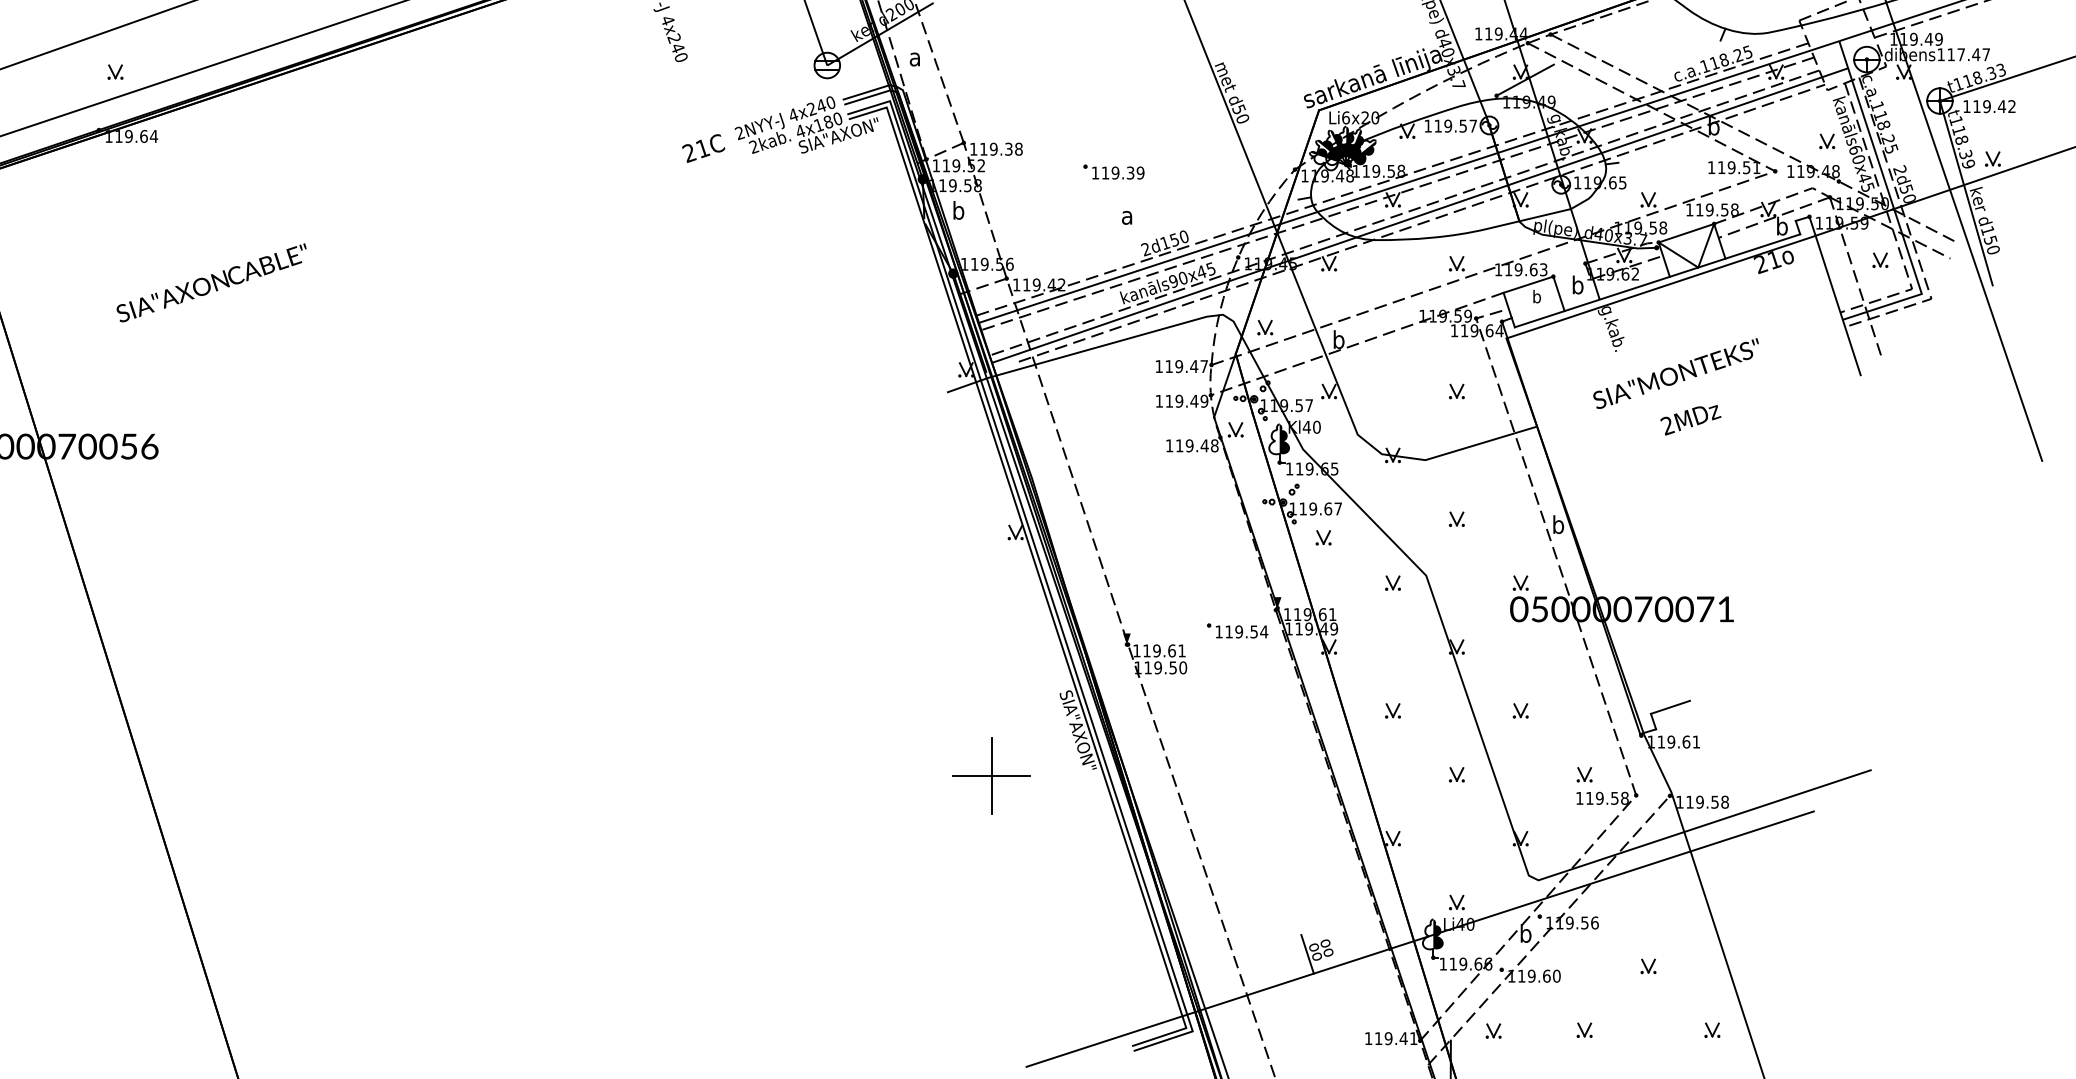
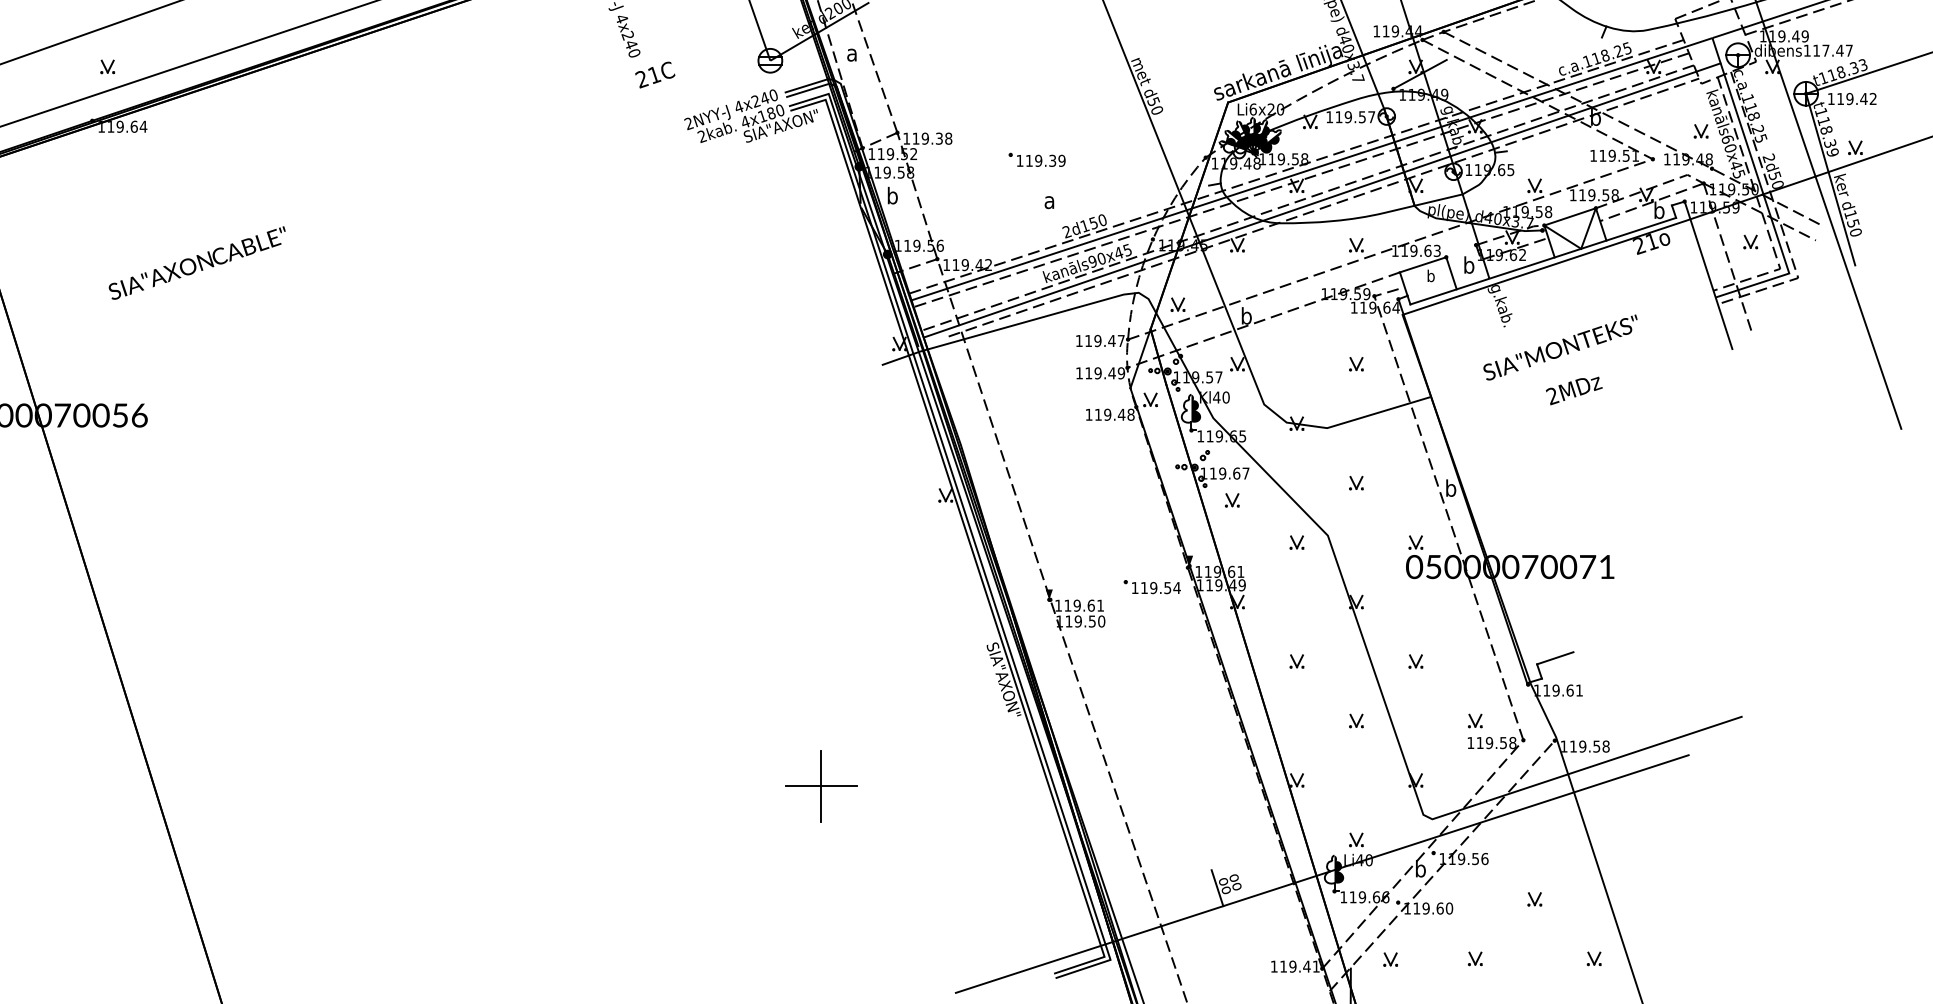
text: (703, 147) -> (655, 74), moved
part: (991, 776) -> (821, 786), moved

